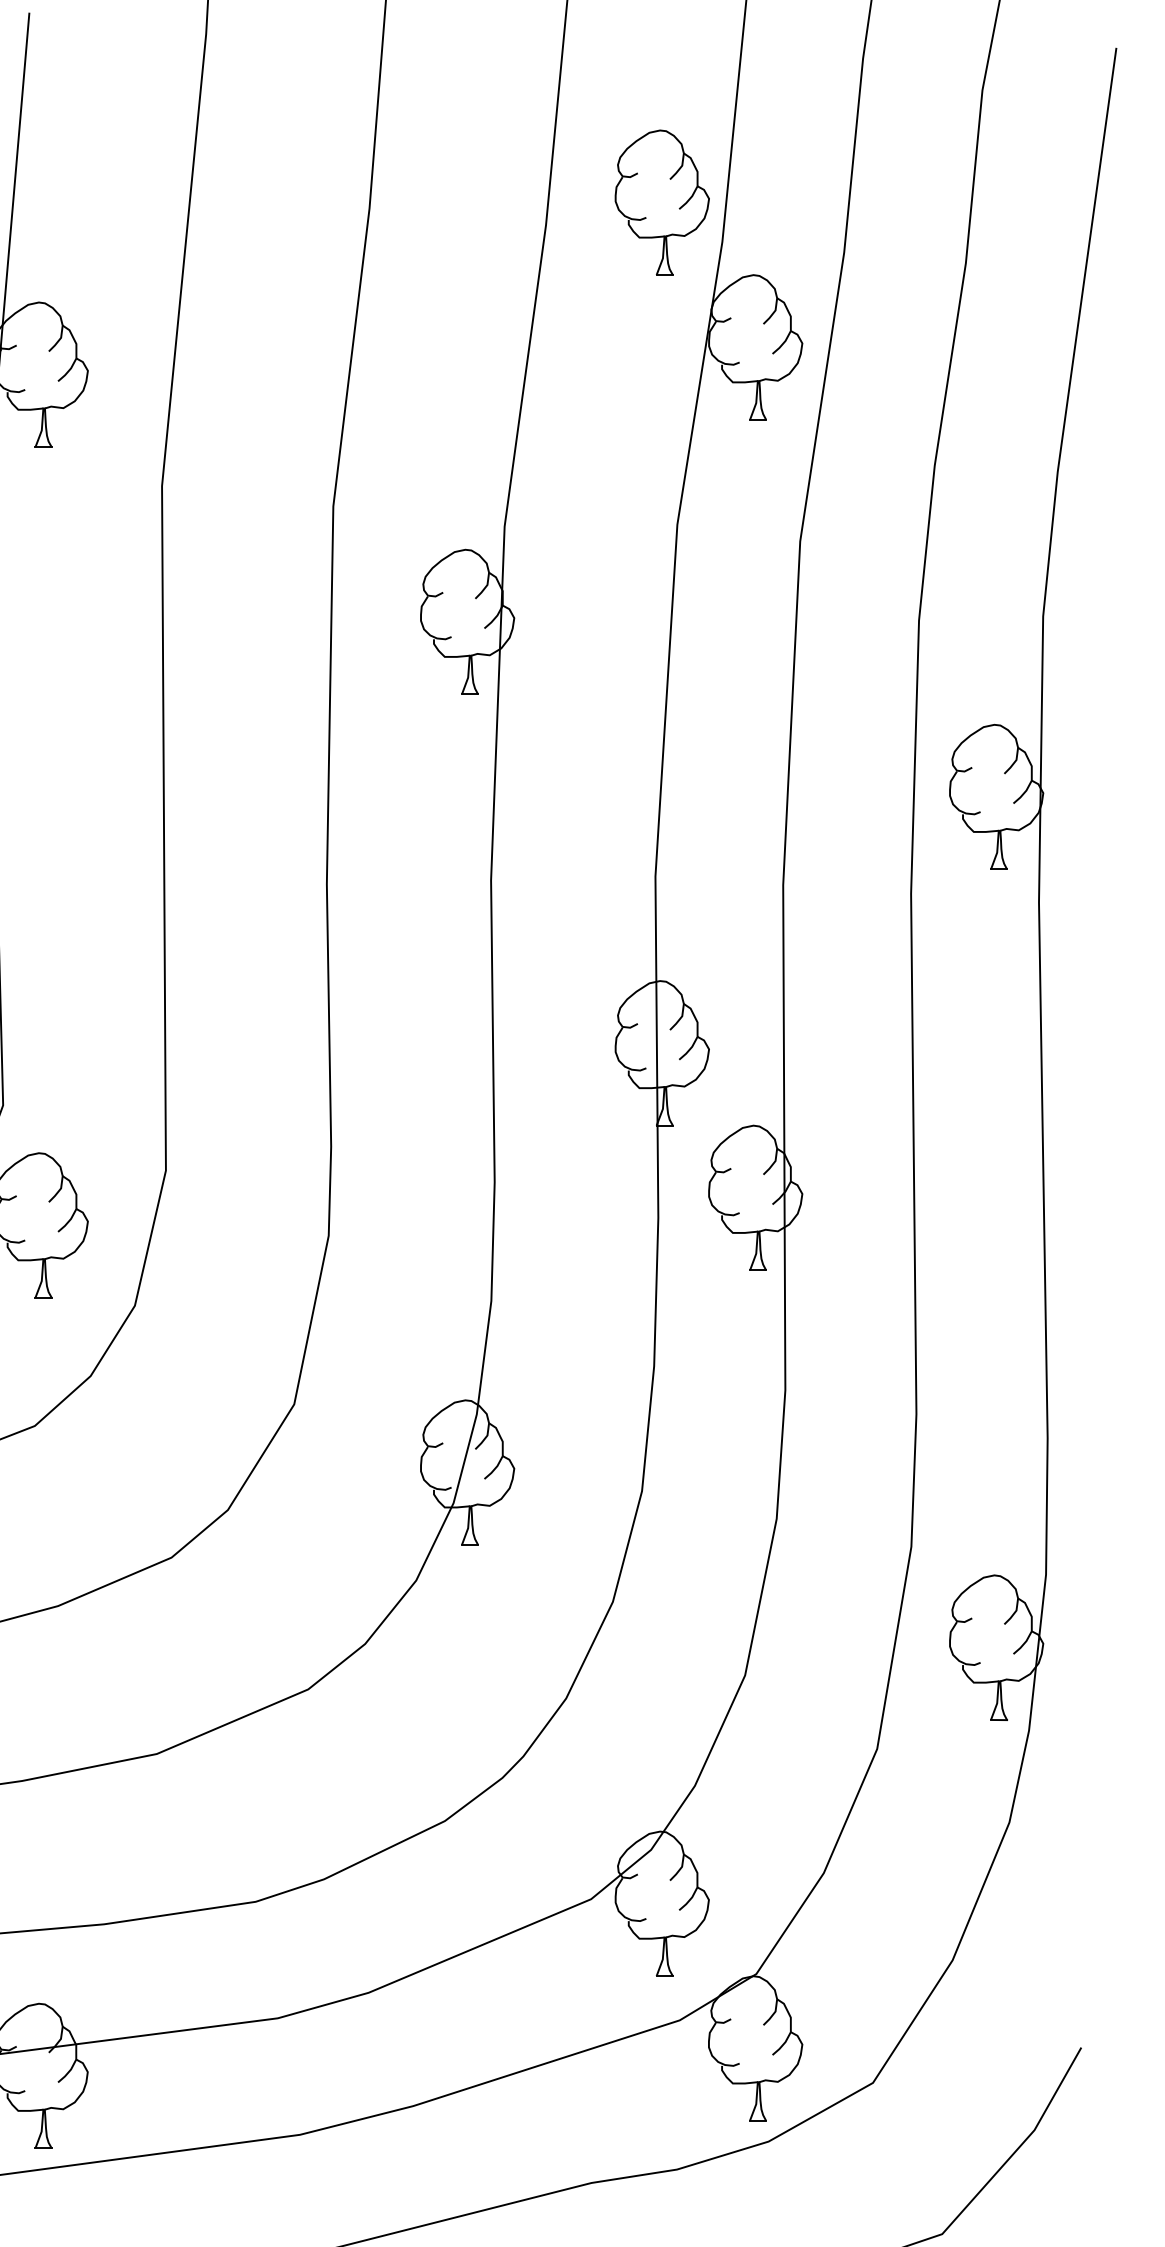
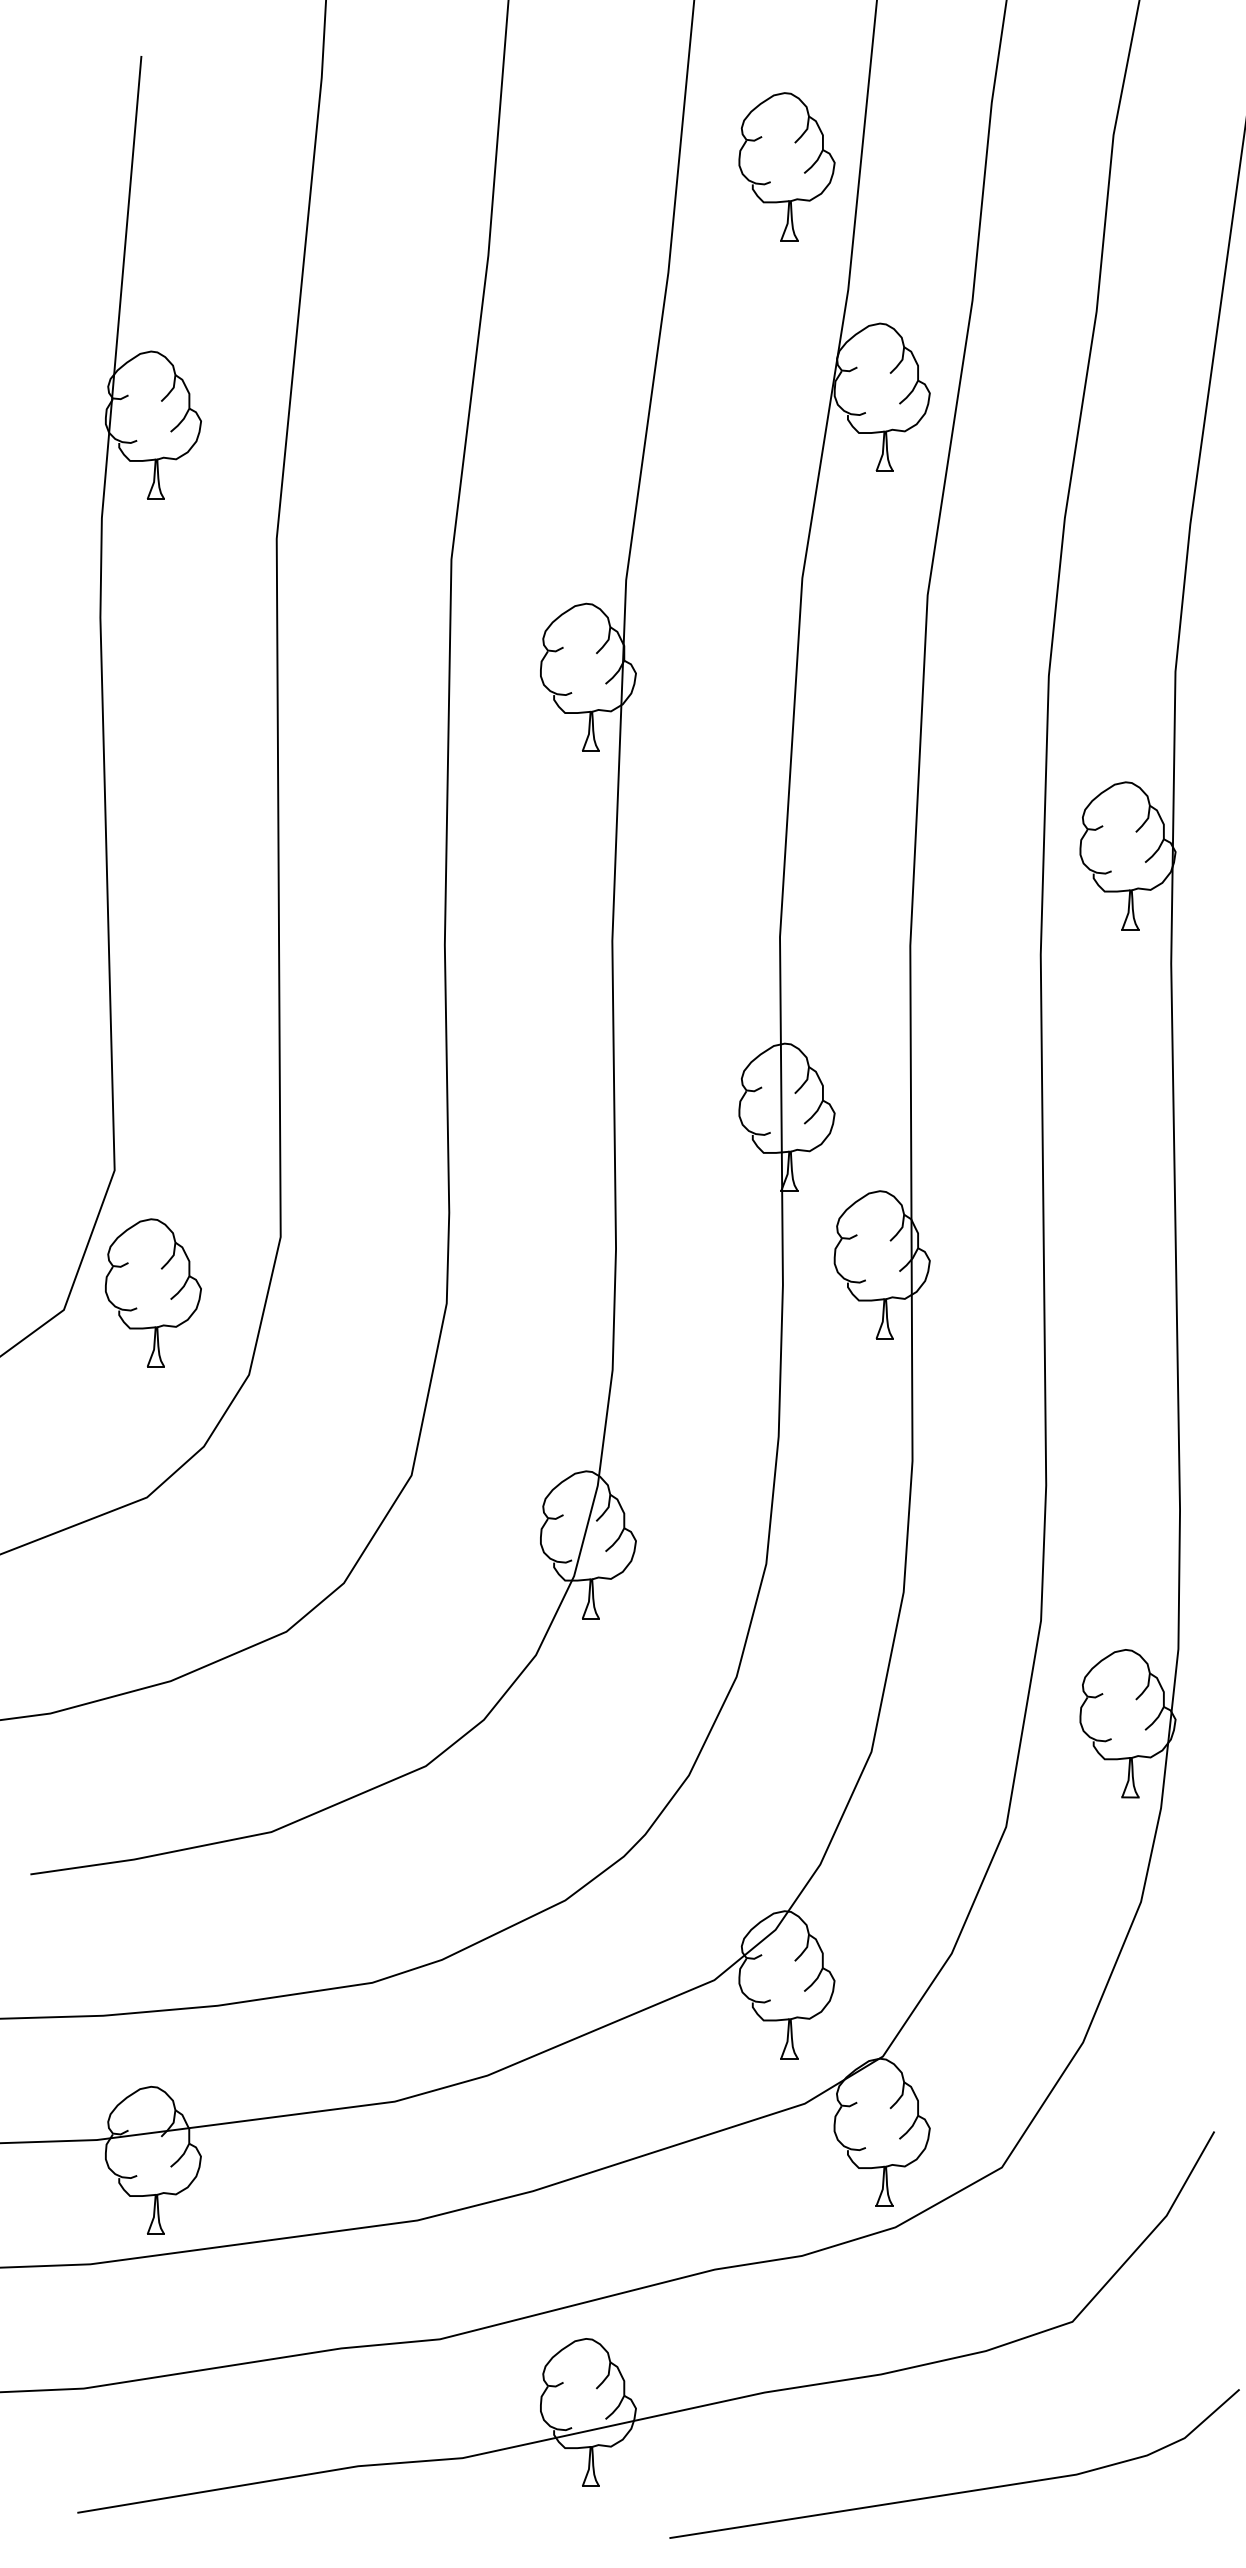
part: (661, 202) -> (786, 166), moved

